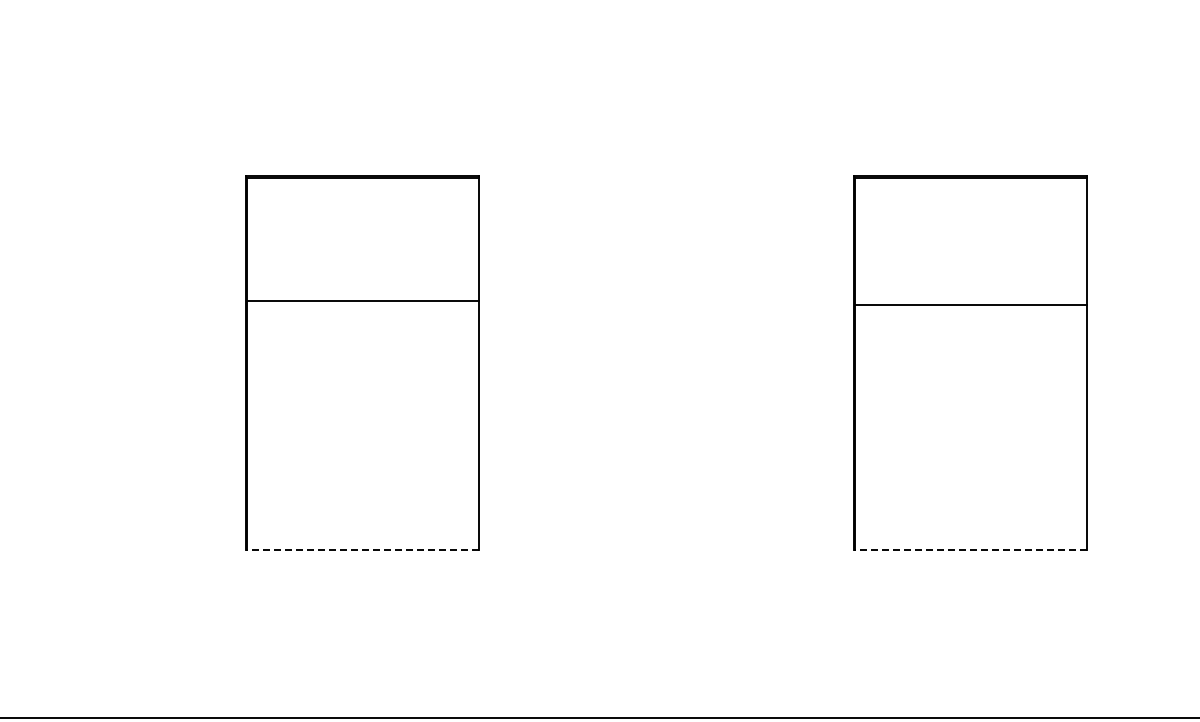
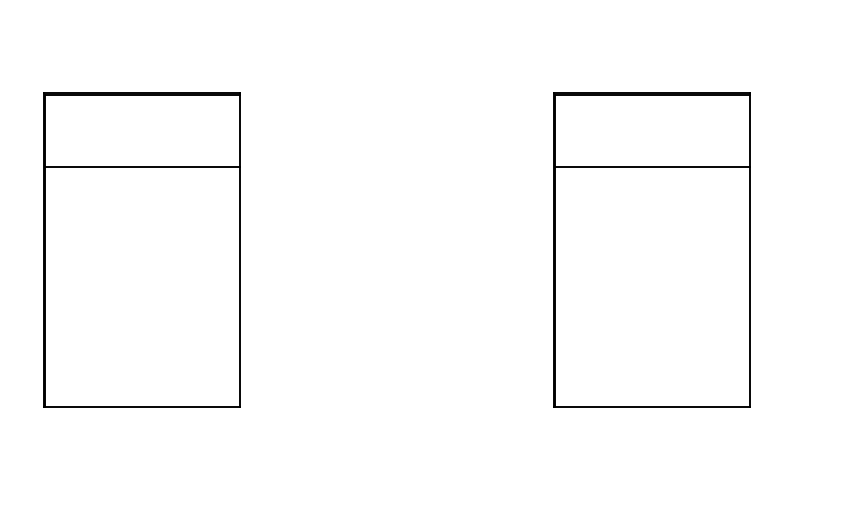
line: (363, 300) -> (142, 167), moved
line: (971, 304) -> (652, 167), moved
line: (362, 549) -> (141, 406), dashed -> solid
line: (970, 549) -> (652, 406), dashed -> solid

